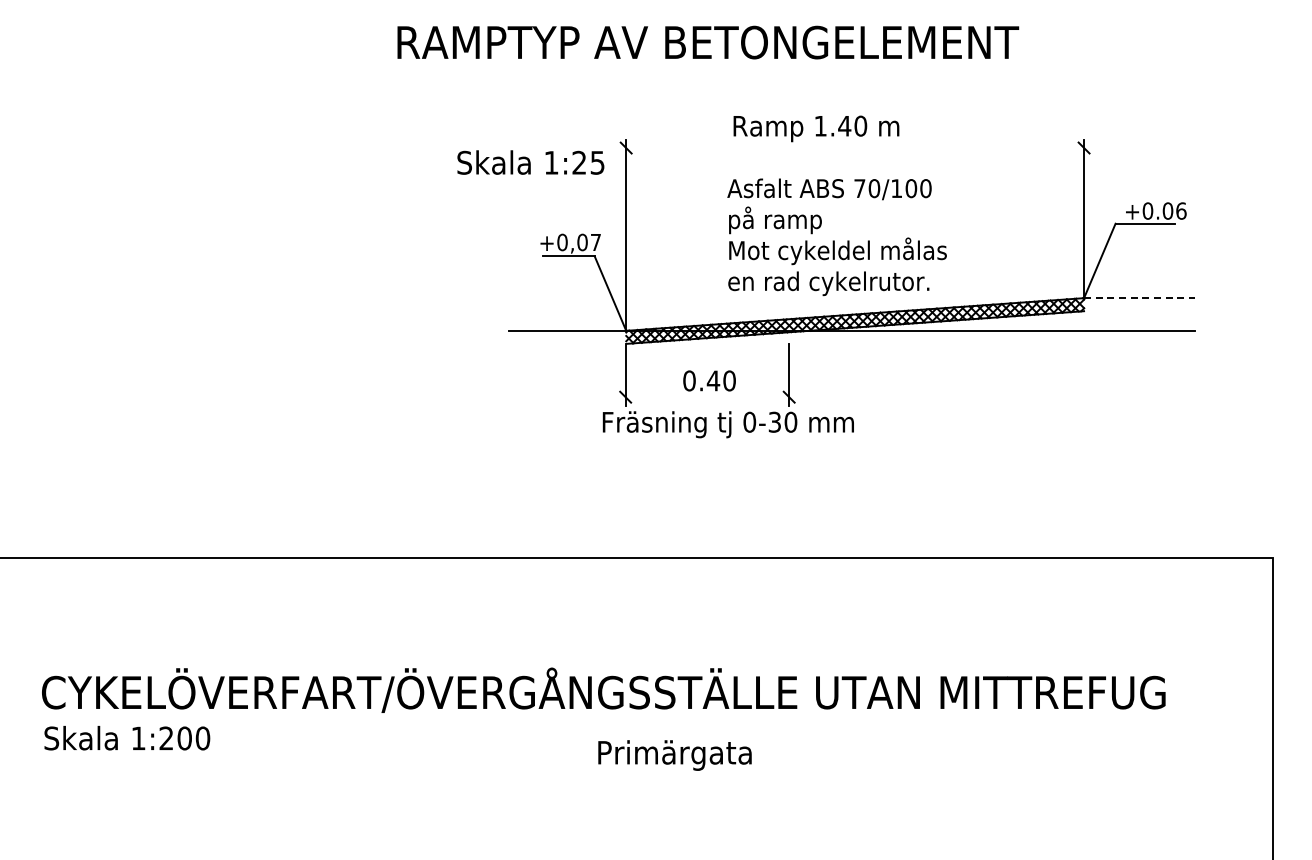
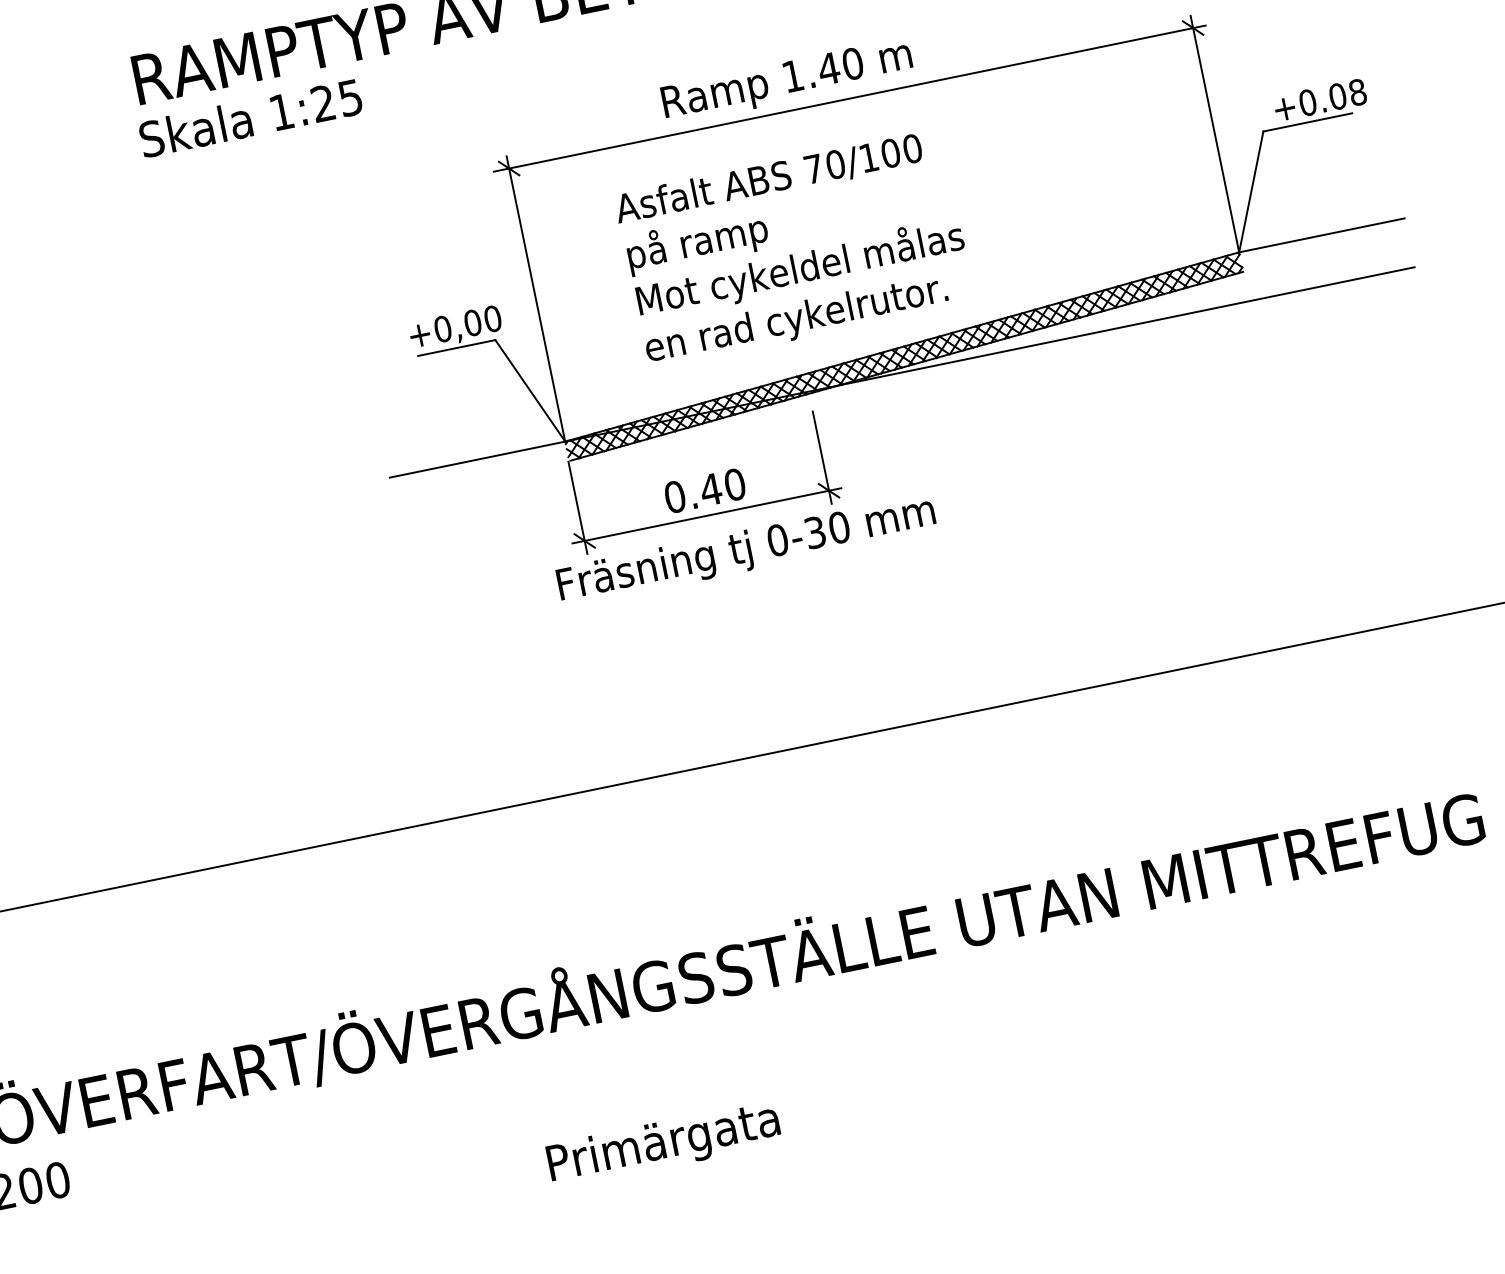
line: (853, 148) -> (848, 99), added
text: (530, 162) -> (250, 118), moved
text: (1181, 210) -> (1357, 91), +0.06 -> +0.08
text: (836, 237) -> (793, 249), moved
text: (595, 242) -> (492, 319), +0,07 -> +0,00
line: (1139, 298) -> (1322, 235), dashed -> solid
line: (707, 397) -> (707, 516), added
text: (674, 755) -> (663, 1144), moved

